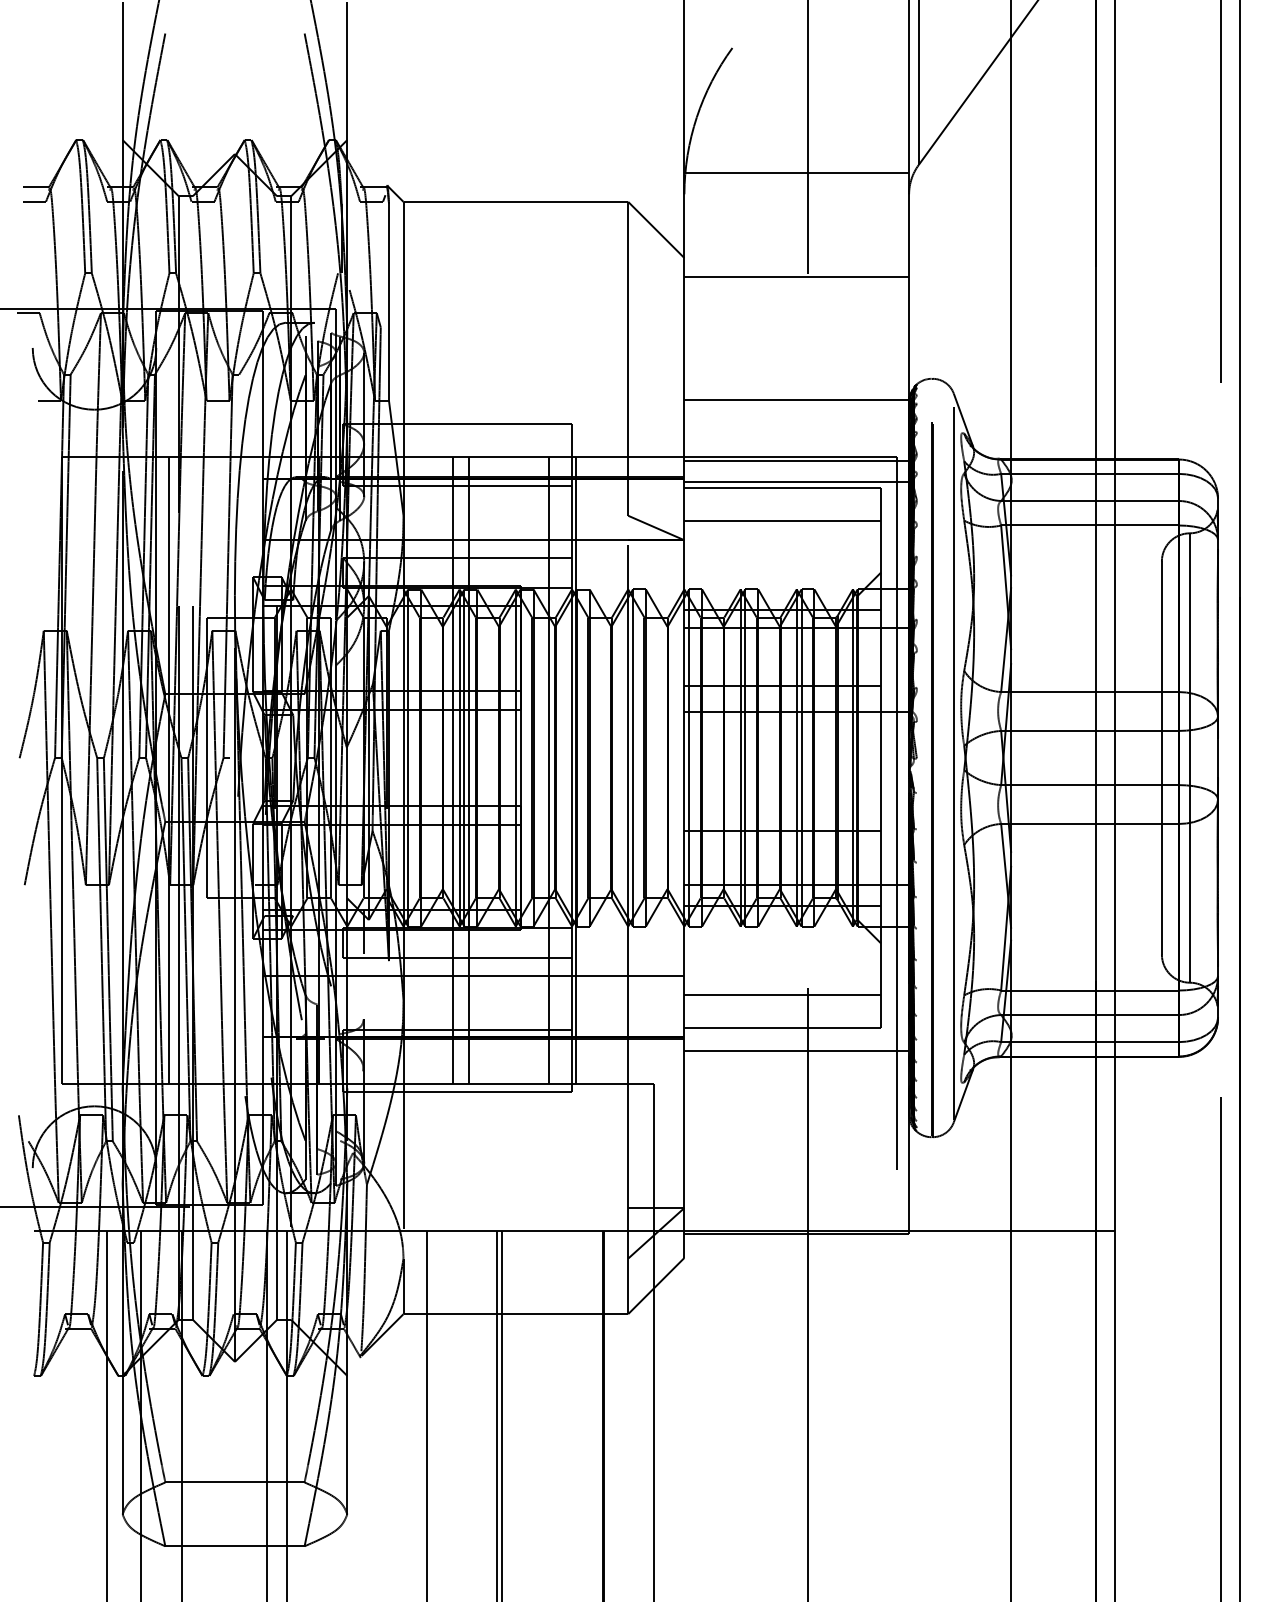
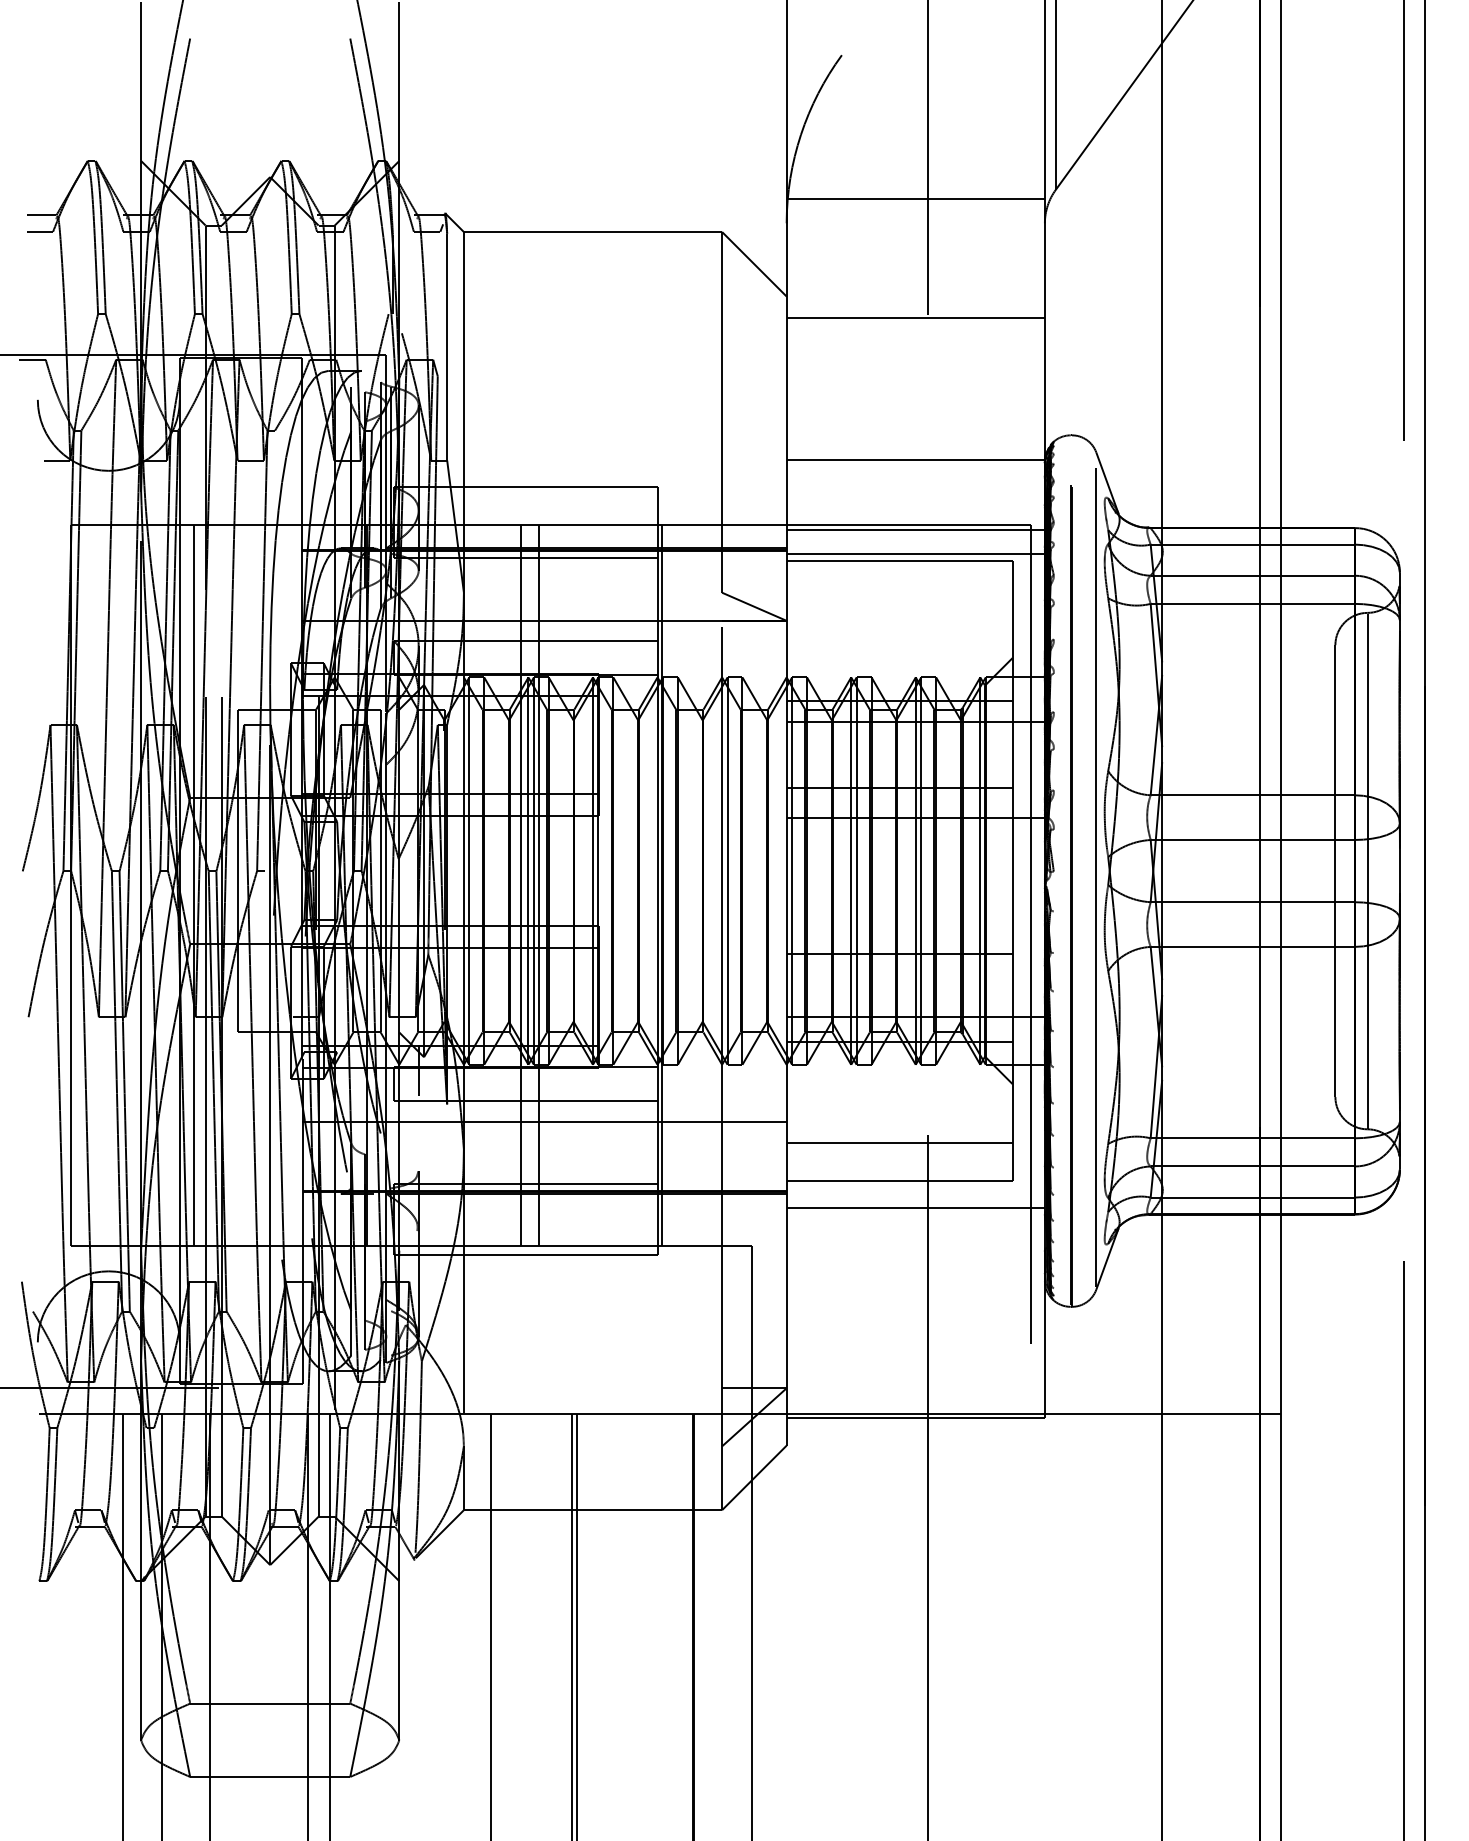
line: (782, 520) -> (899, 598), removed
line: (549, 770) -> (631, 885), removed

